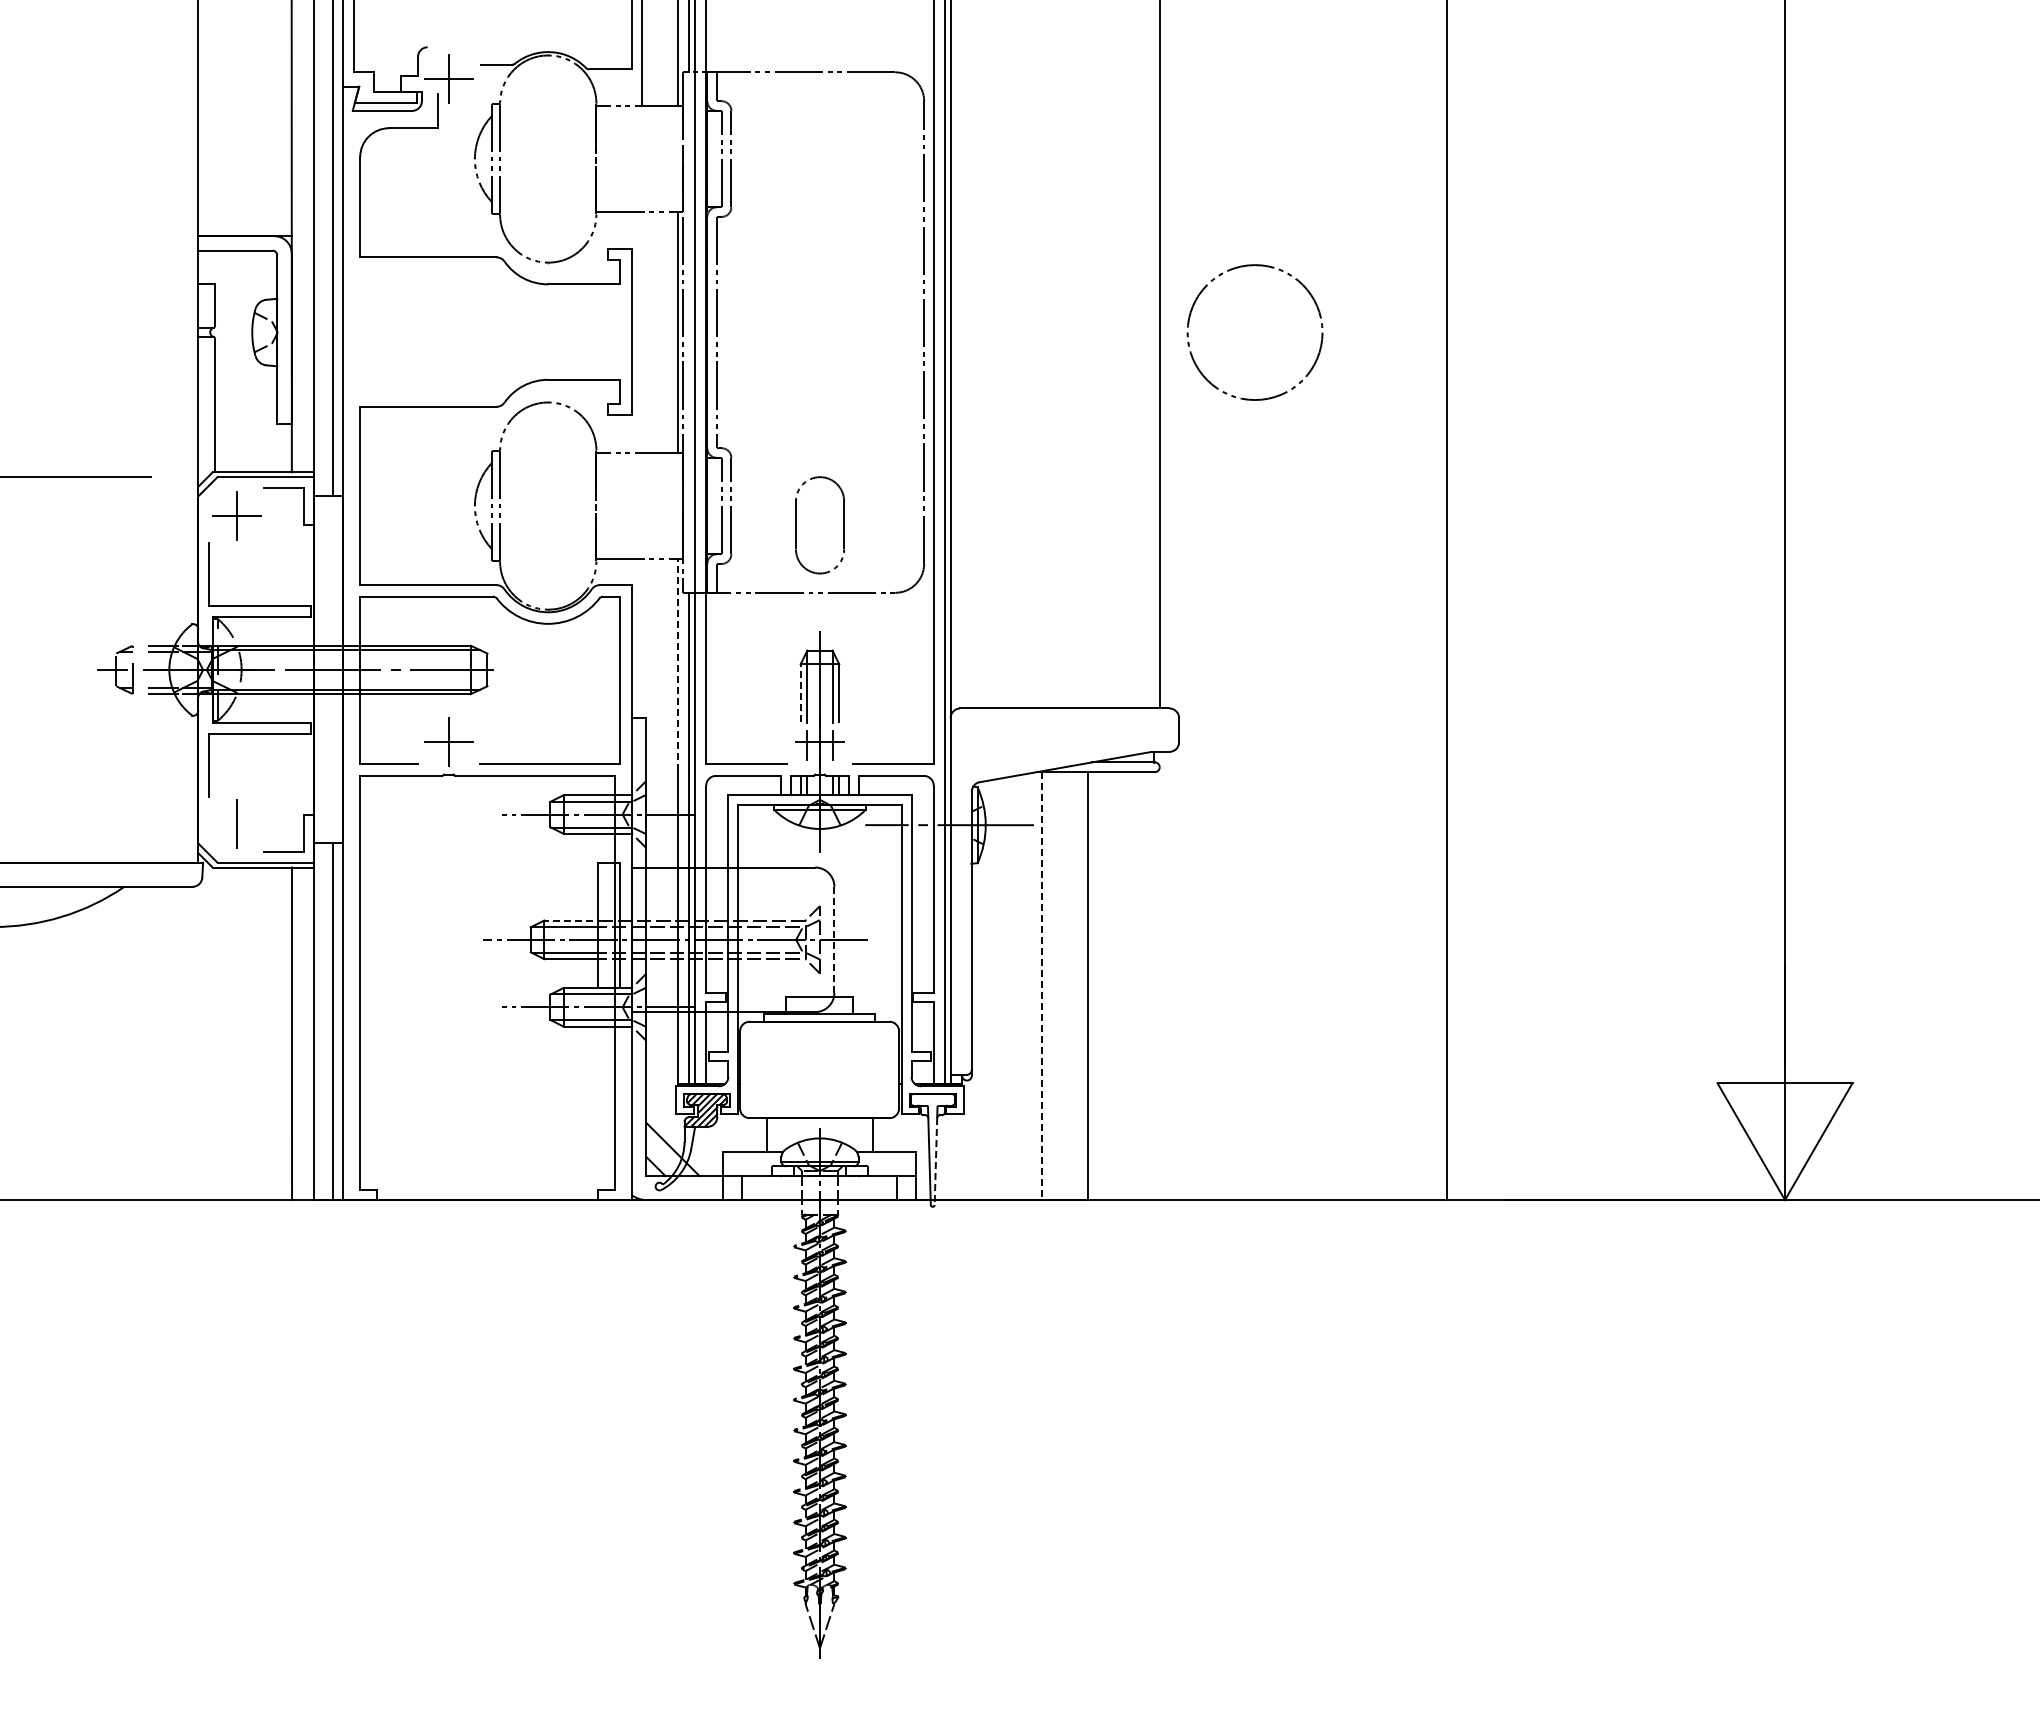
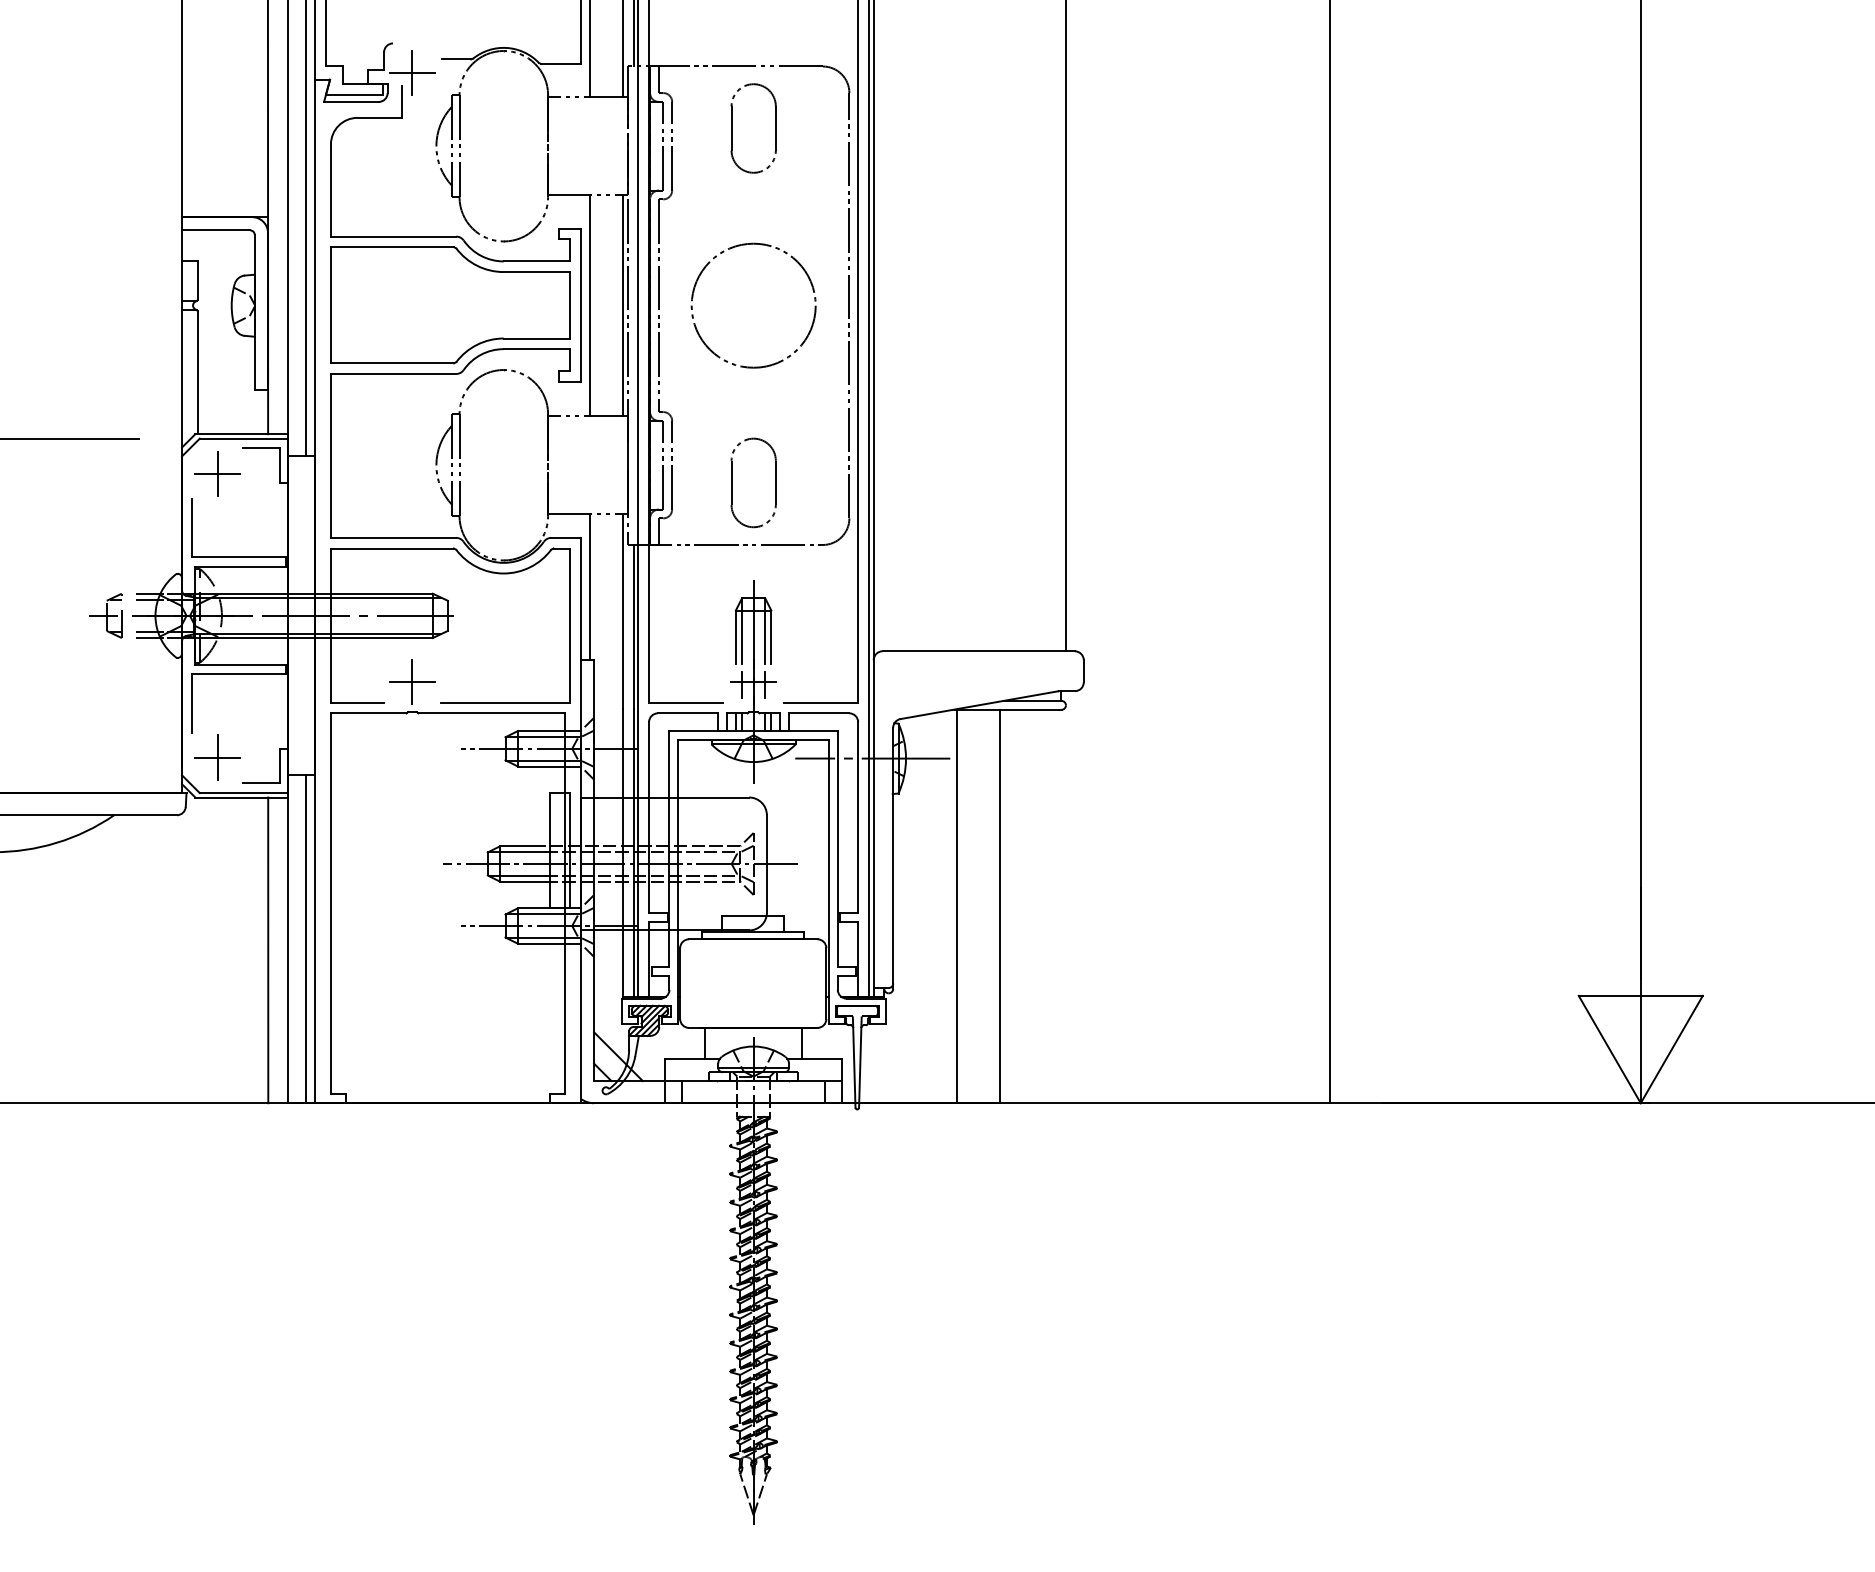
part: (796, 139) -> (732, 128), added
part: (489, 332) -> (449, 305), added
line: (641, 332) -> (589, 305), added
circle: (1254, 332) -> (753, 305), moved
line: (641, 638) -> (589, 586), added
line: (677, 664) -> (622, 610), dashed -> solid
line: (800, 693) -> (735, 637), dashed -> solid
line: (236, 824) -> (217, 757), added
line: (567, 920) -> (521, 846), dashed -> solid
line: (834, 940) -> (766, 864), dashed -> solid
line: (1041, 986) -> (957, 906), dashed -> solid
line: (935, 1162) -> (859, 1068), dashed -> solid

